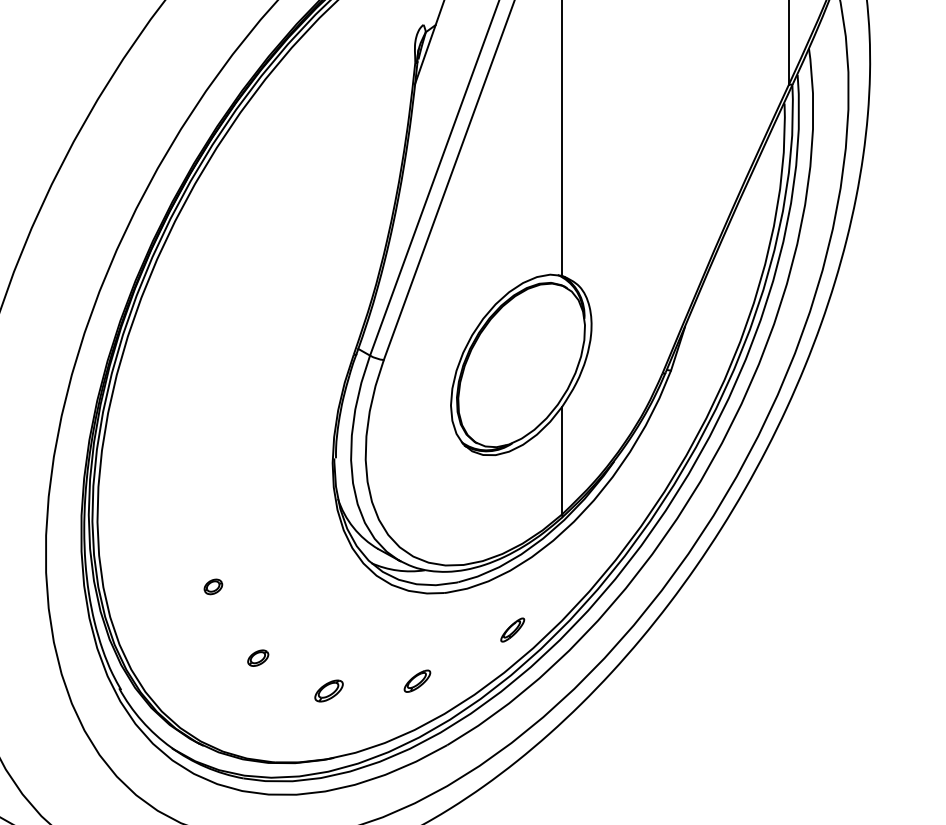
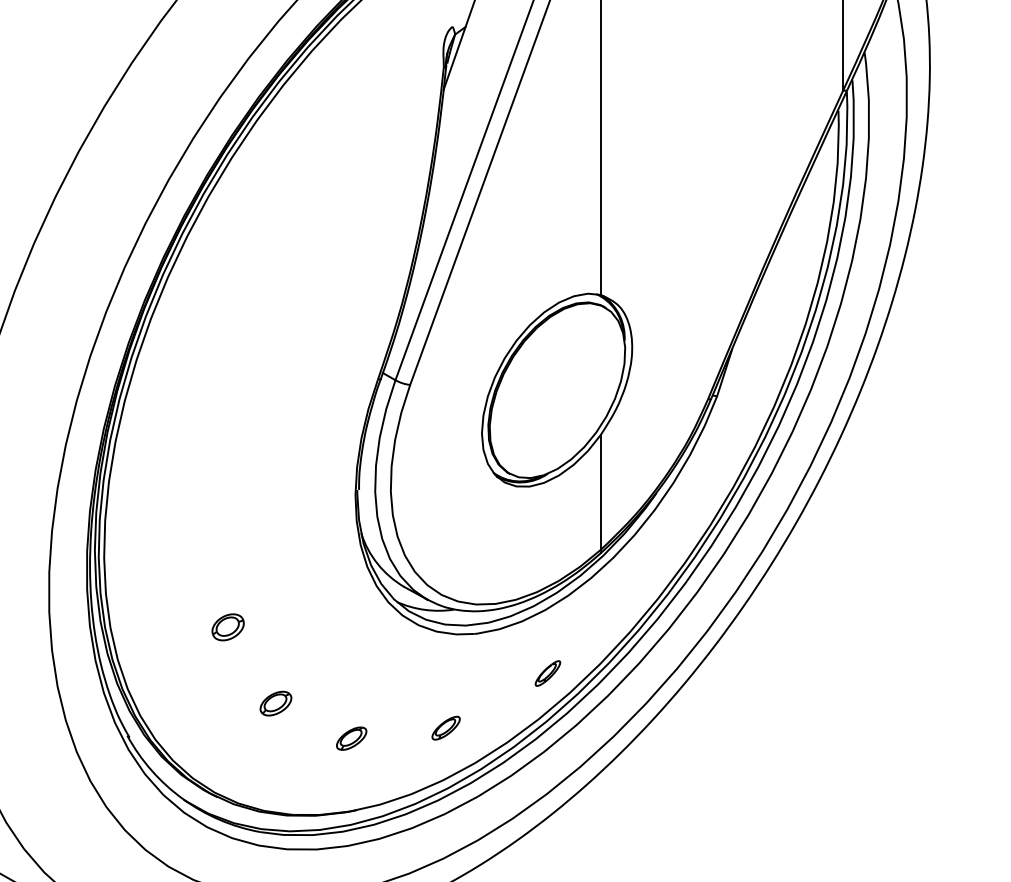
part: (212, 587) -> (227, 627), size x1.67
part: (257, 658) -> (275, 703), size x1.43

